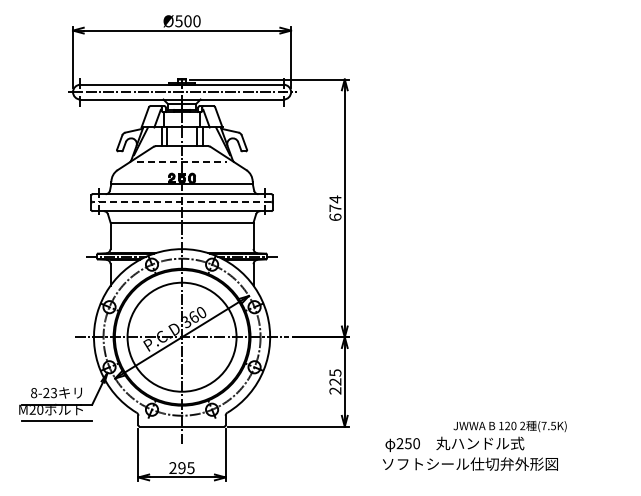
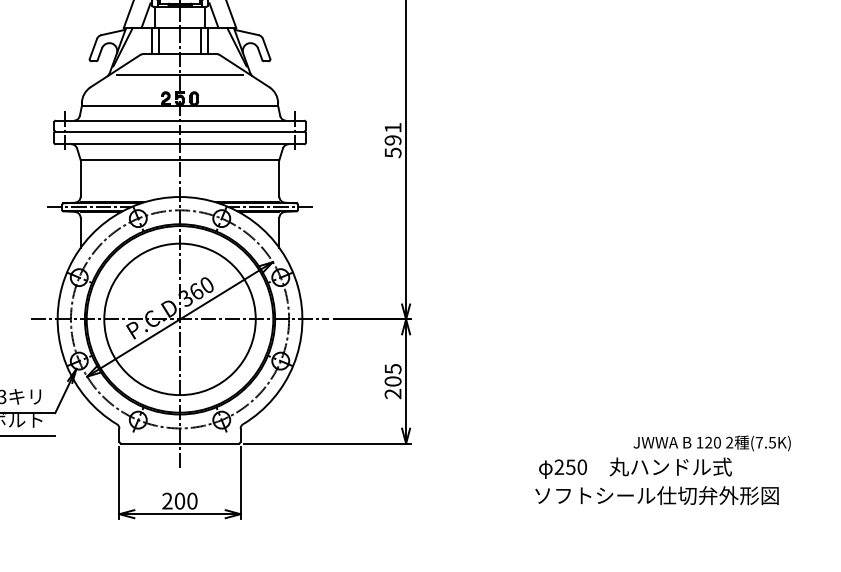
line: (182, 161) -> (180, 75), dashed -> solid
line: (181, 202) -> (179, 132), dashed -> solid
text: (335, 208) -> (393, 140), 674 -> 591
text: (335, 381) -> (393, 380), 225 -> 205
text: (474, 445) -> (662, 469), moved
text: (186, 468) -> (186, 501), 295 -> 200

